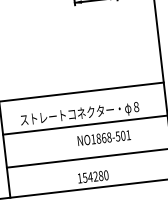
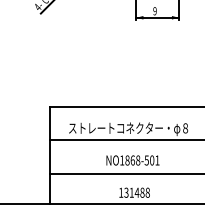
text: (103, 138) -> (132, 160), moved
text: (95, 176) -> (136, 192), 154280 -> 131488

